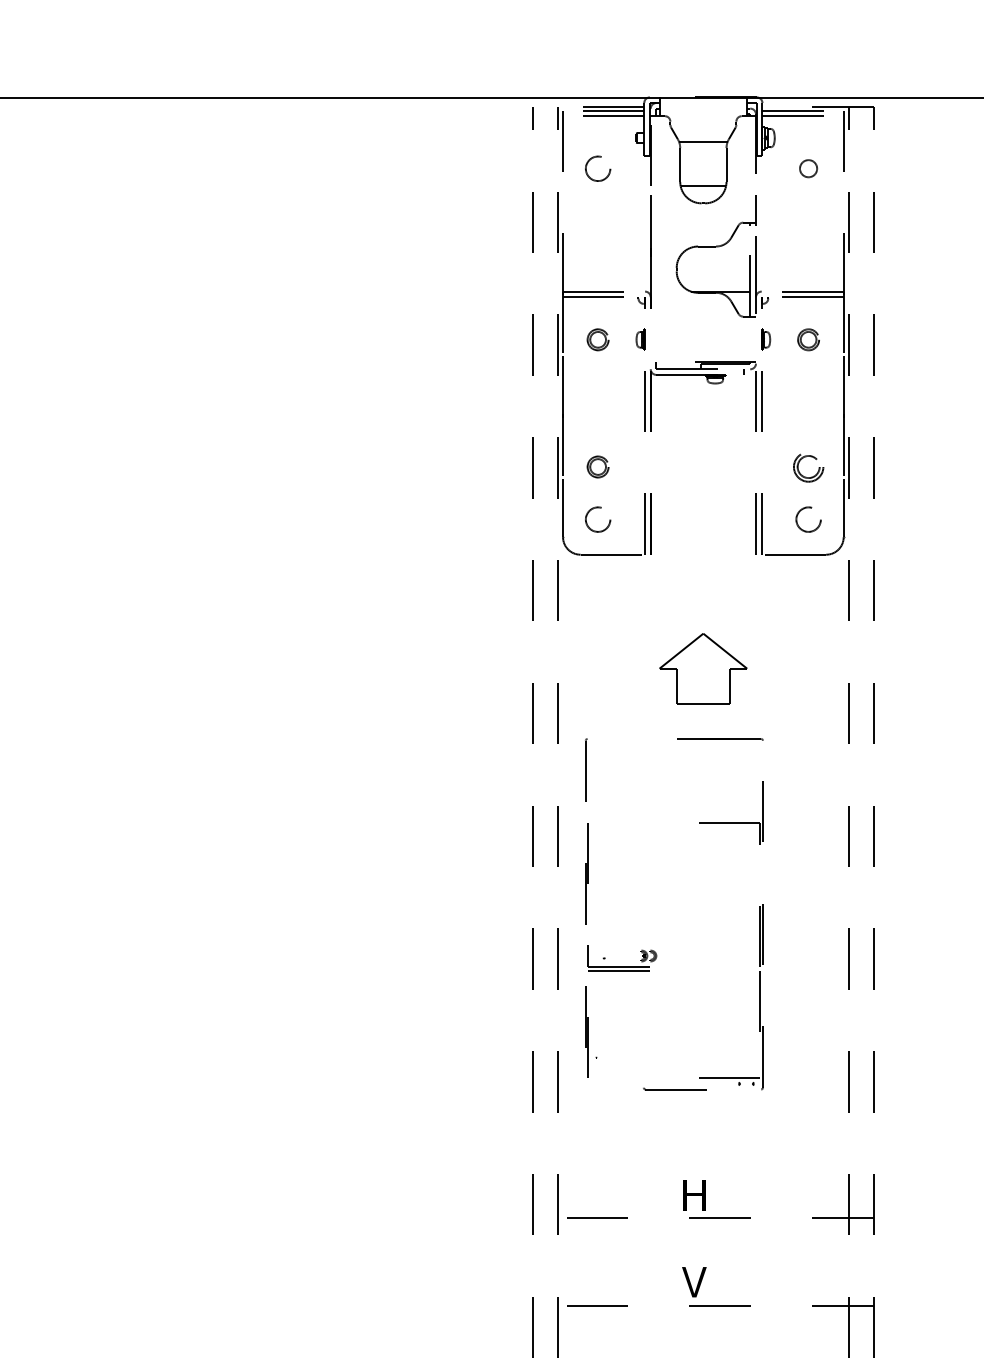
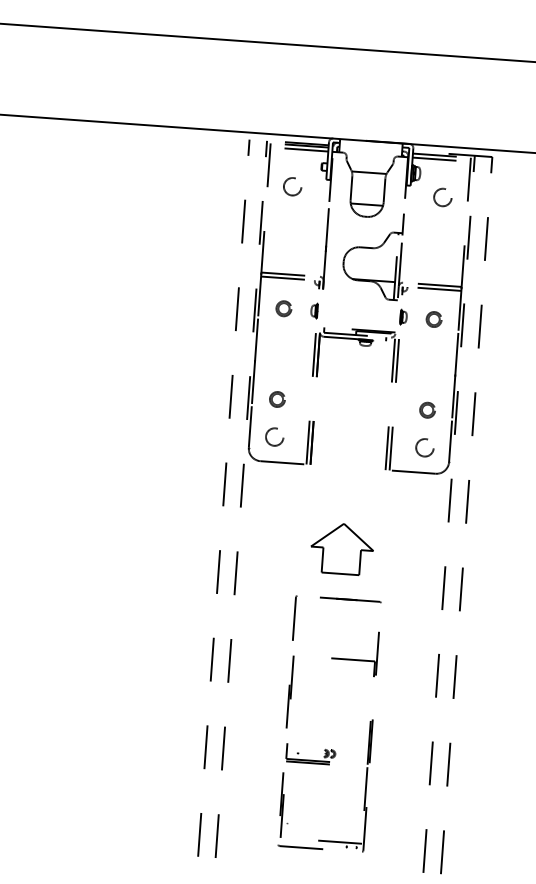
circle: (808, 168) -> (442, 197), size x1.43
part: (808, 466) -> (427, 409), size x0.71
part: (586, 907) -> (288, 716), moved

